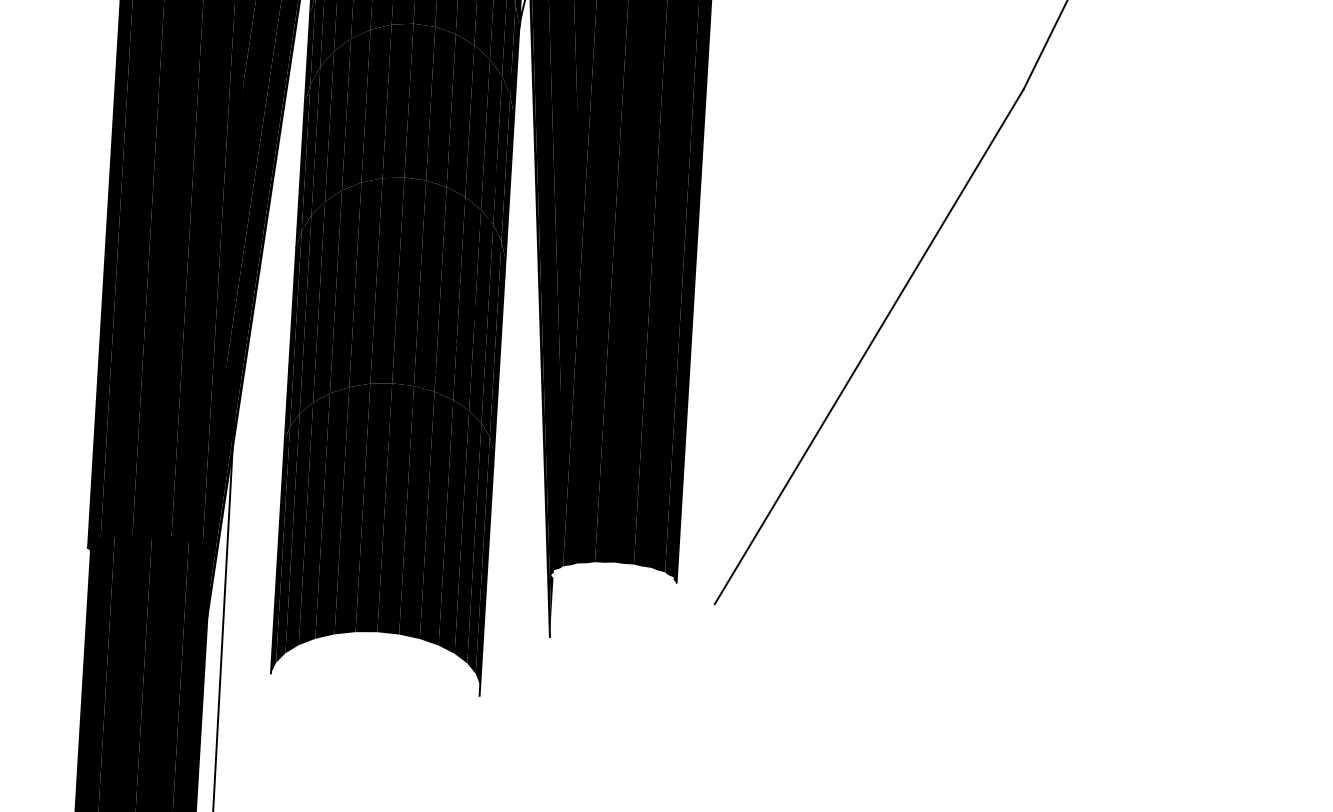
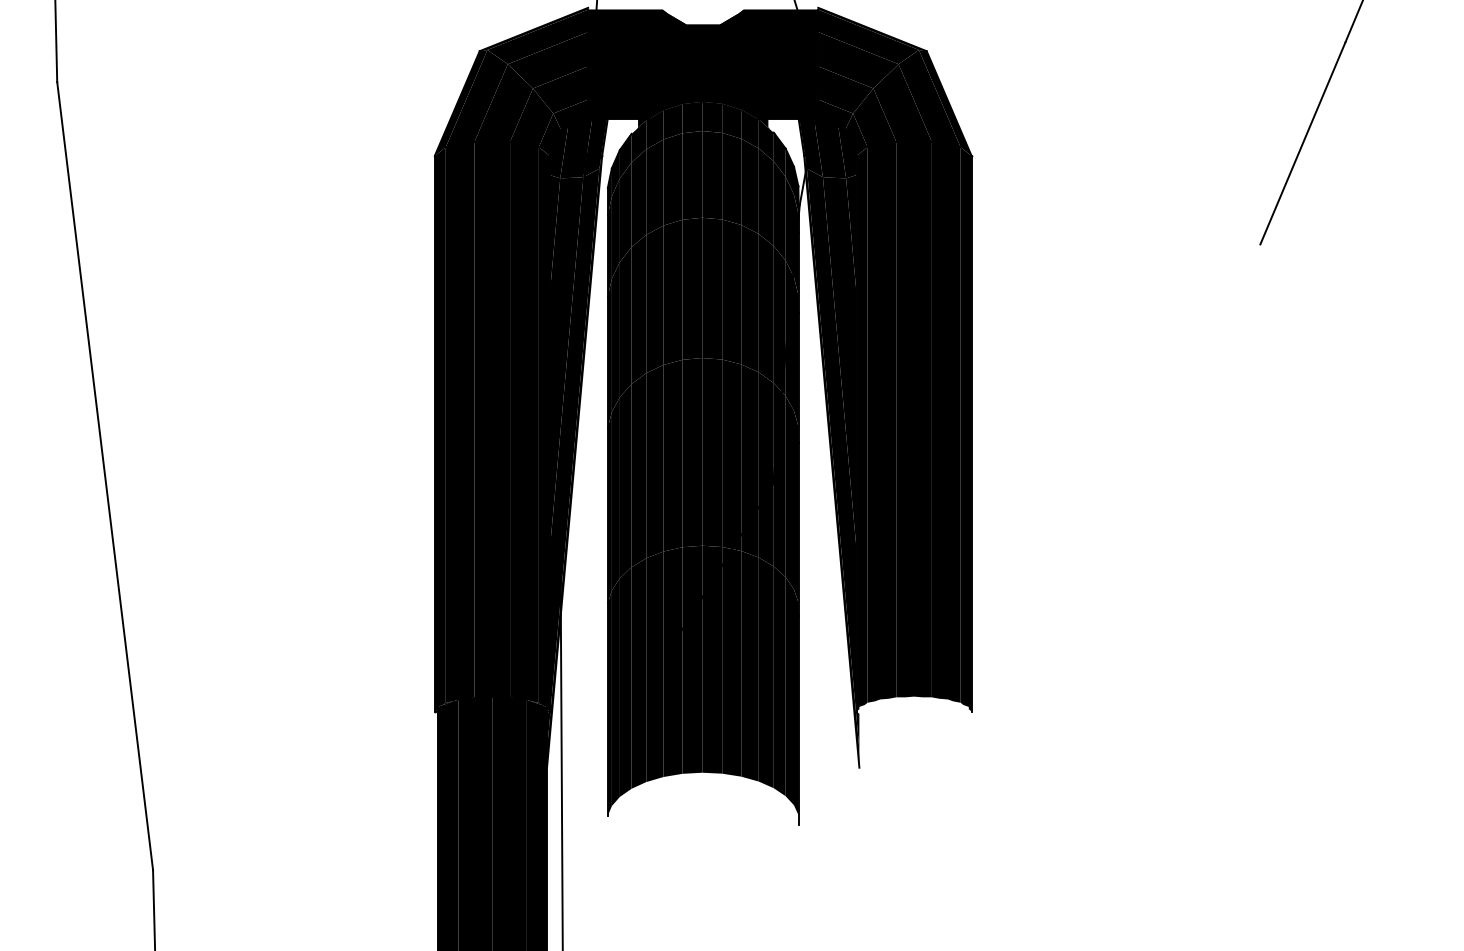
line: (868, 346) -> (1133, 486), removed

